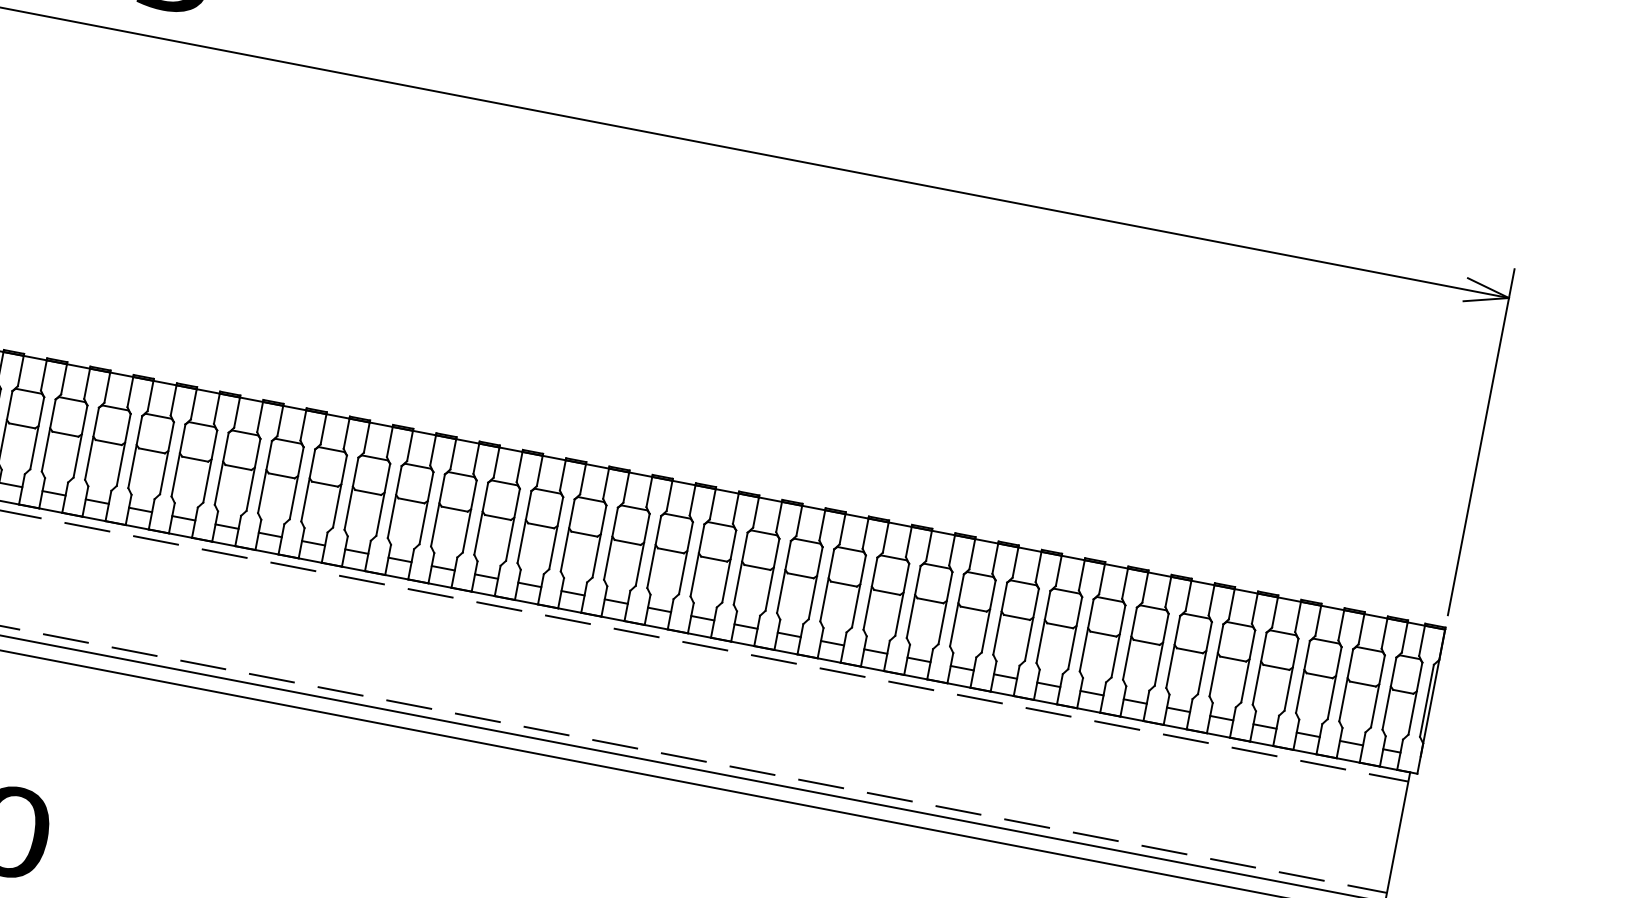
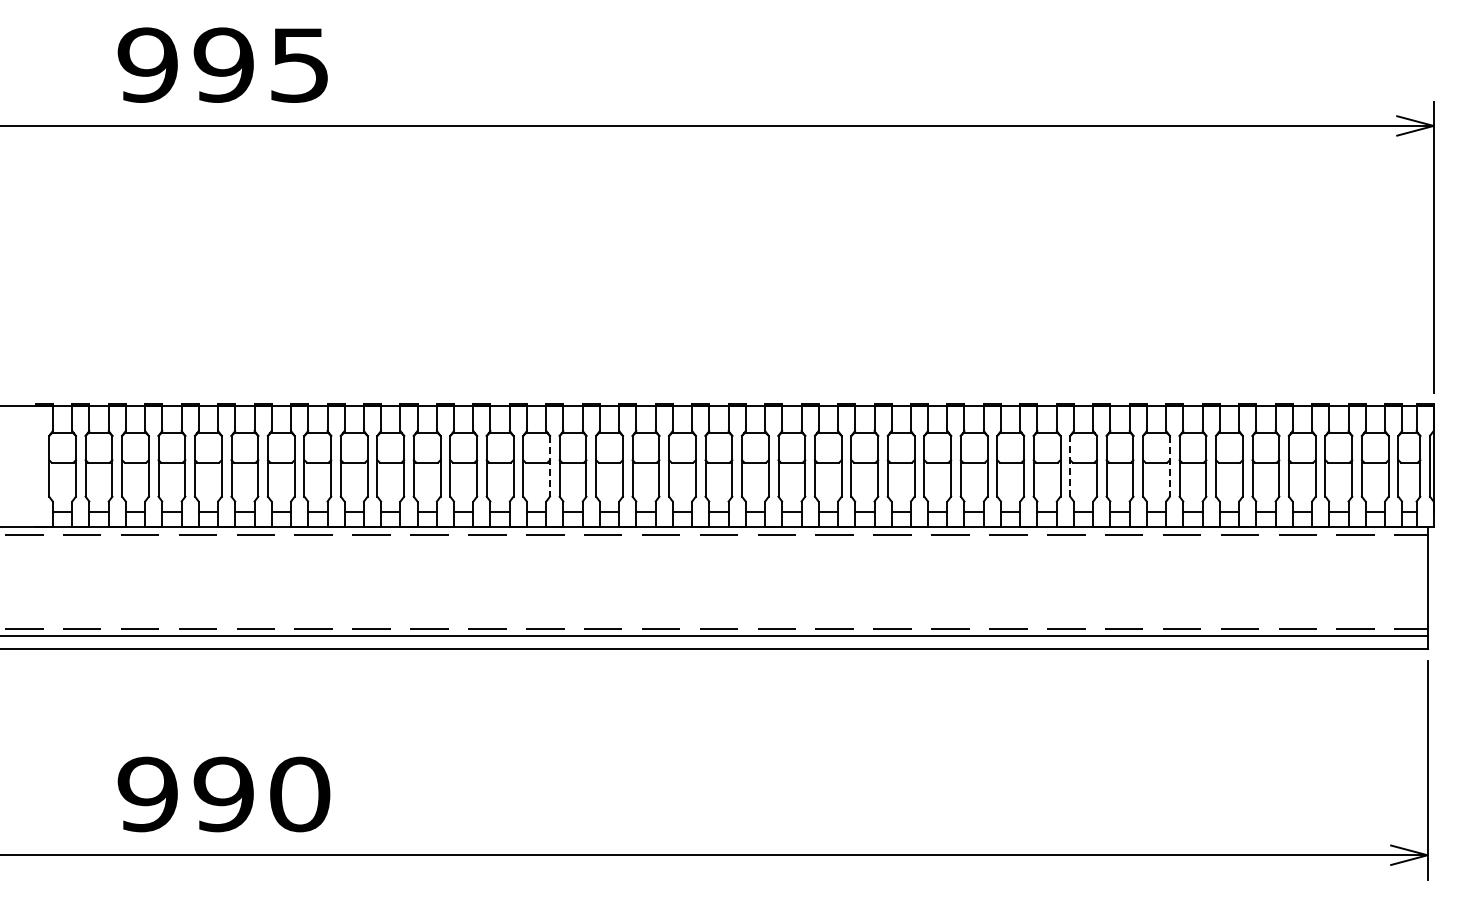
line: (382, 500) -> (549, 466), solid -> dashed
line: (1000, 617) -> (1070, 465), solid -> dashed
line: (1117, 641) -> (1169, 466), solid -> dashed

